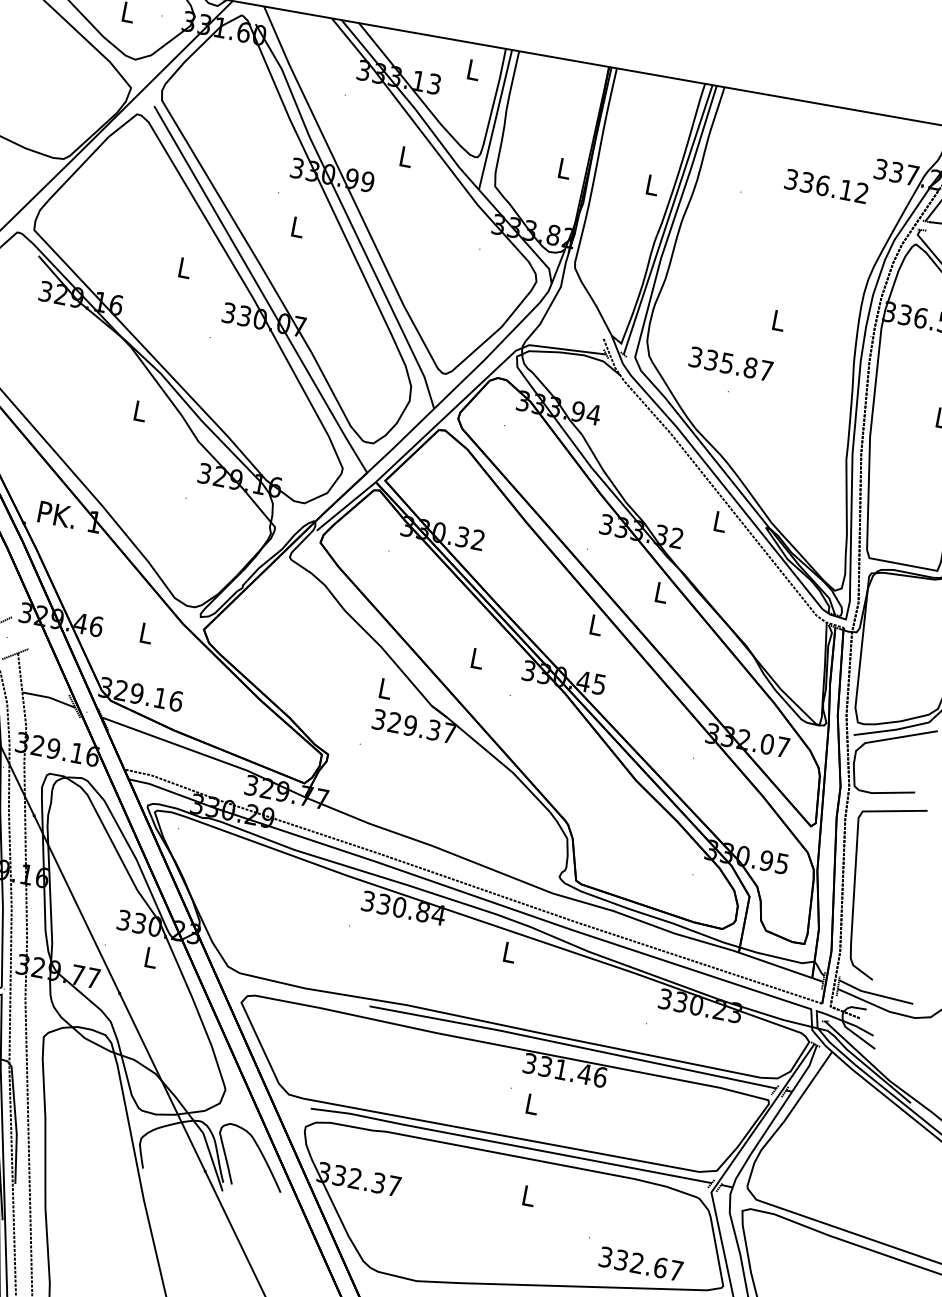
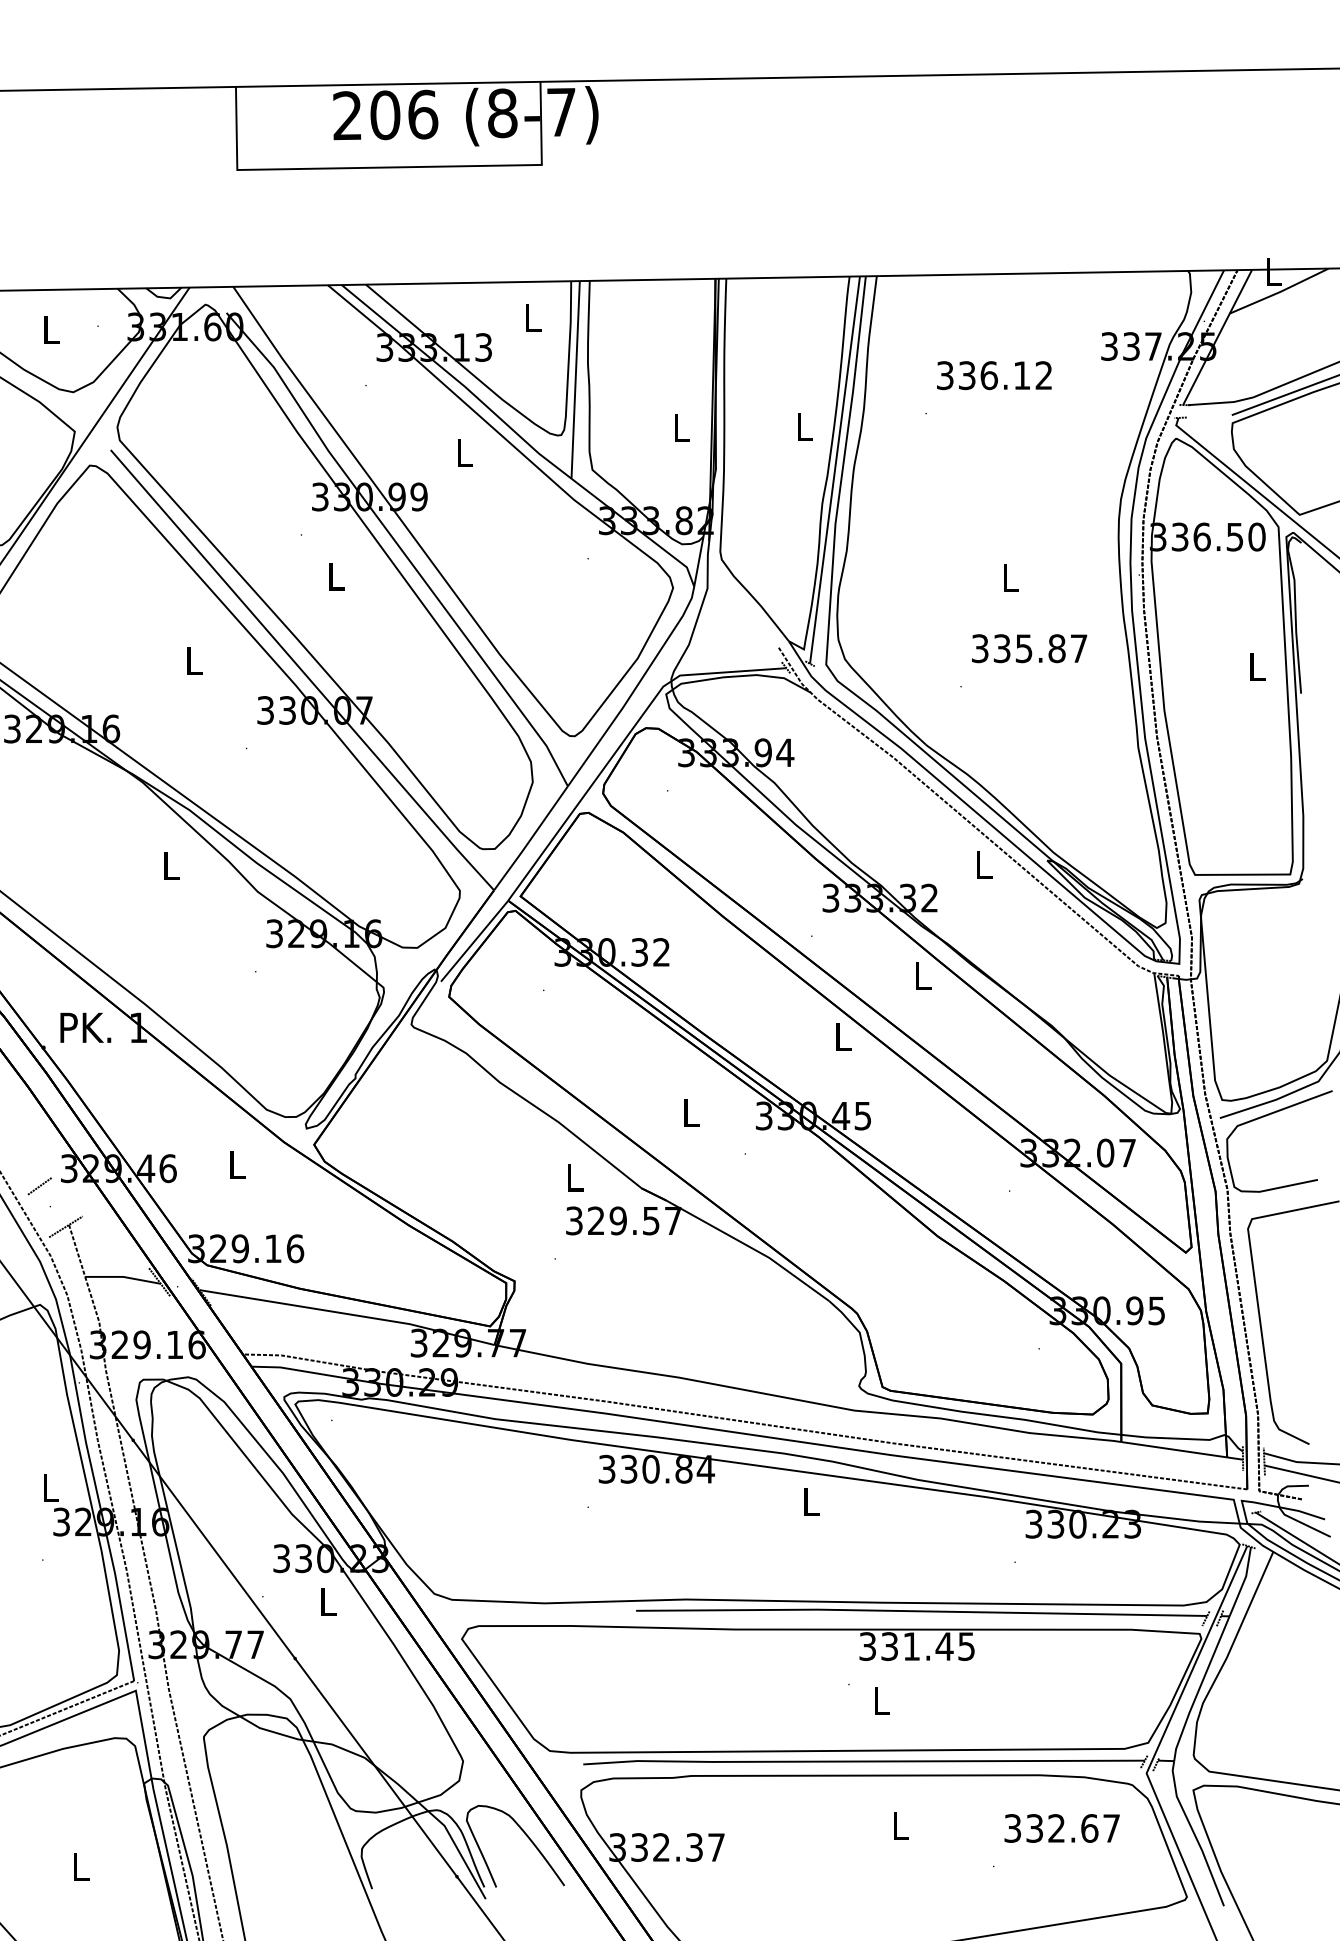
text: (826, 186) -> (994, 375), moved
text: (731, 363) -> (1029, 648), moved
text: (434, 730) -> (651, 1220), 329.37 -> 329.57
text: (600, 1077) -> (966, 1646), 331.46 -> 331.45
text: (640, 1263) -> (1061, 1828), moved

